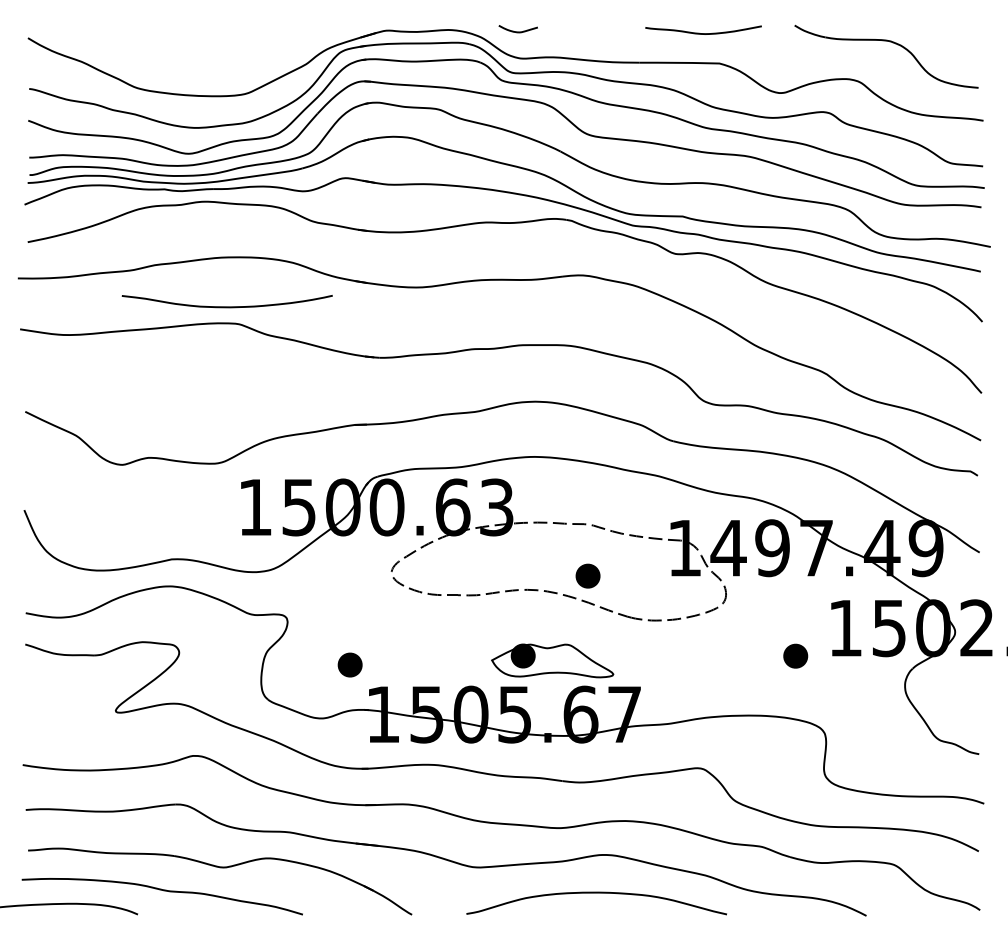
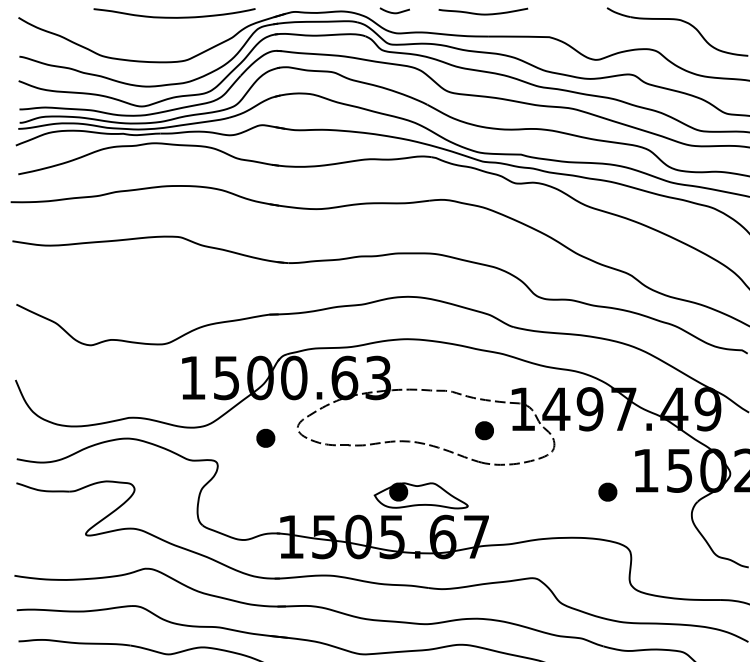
curve: (703, 33) -> (483, 14), moved
curve: (226, 306) -> (173, 17), moved
part: (587, 575) -> (484, 430), moved
part: (349, 664) -> (265, 437), moved

